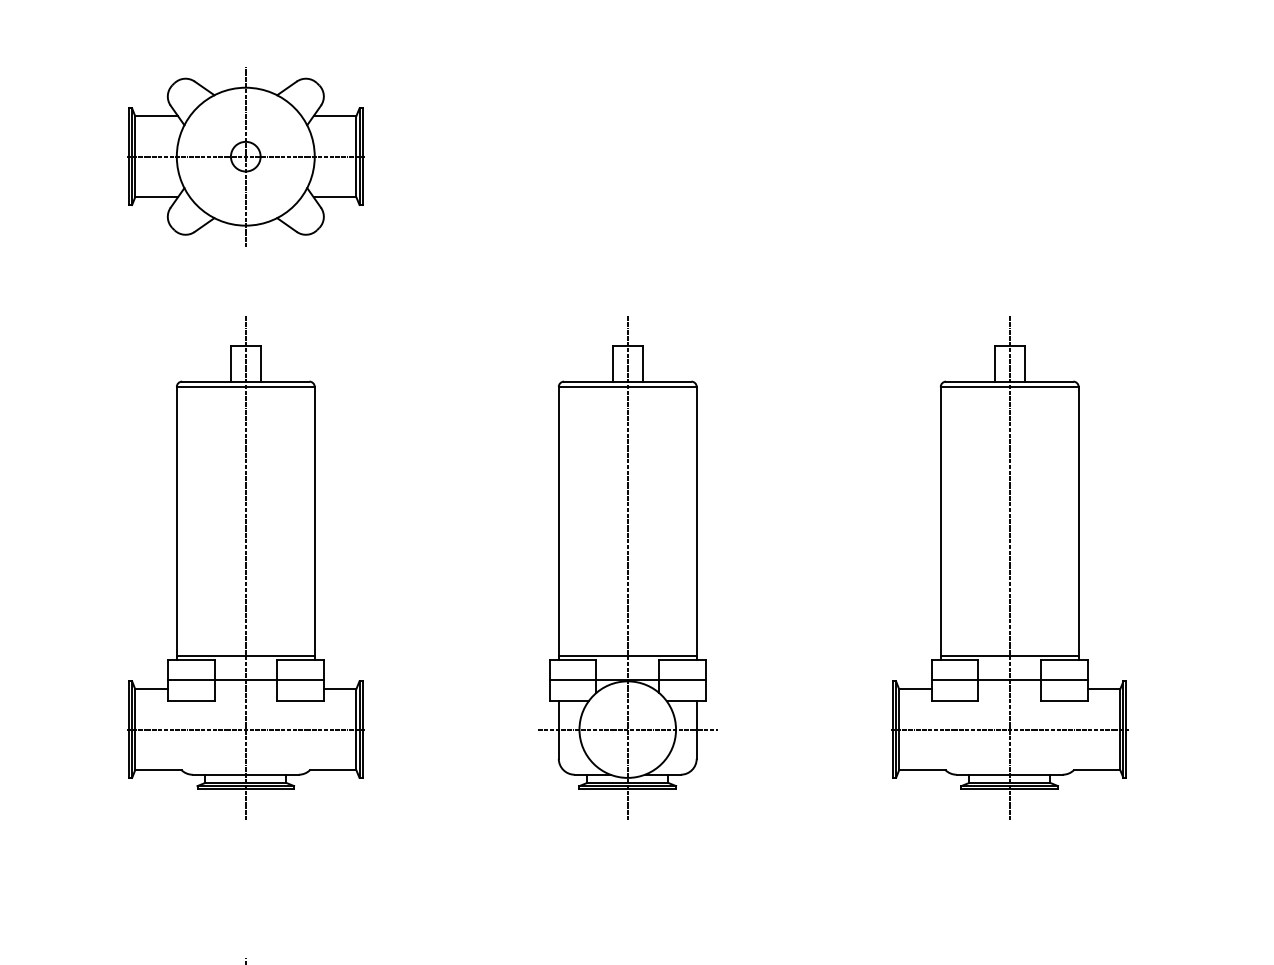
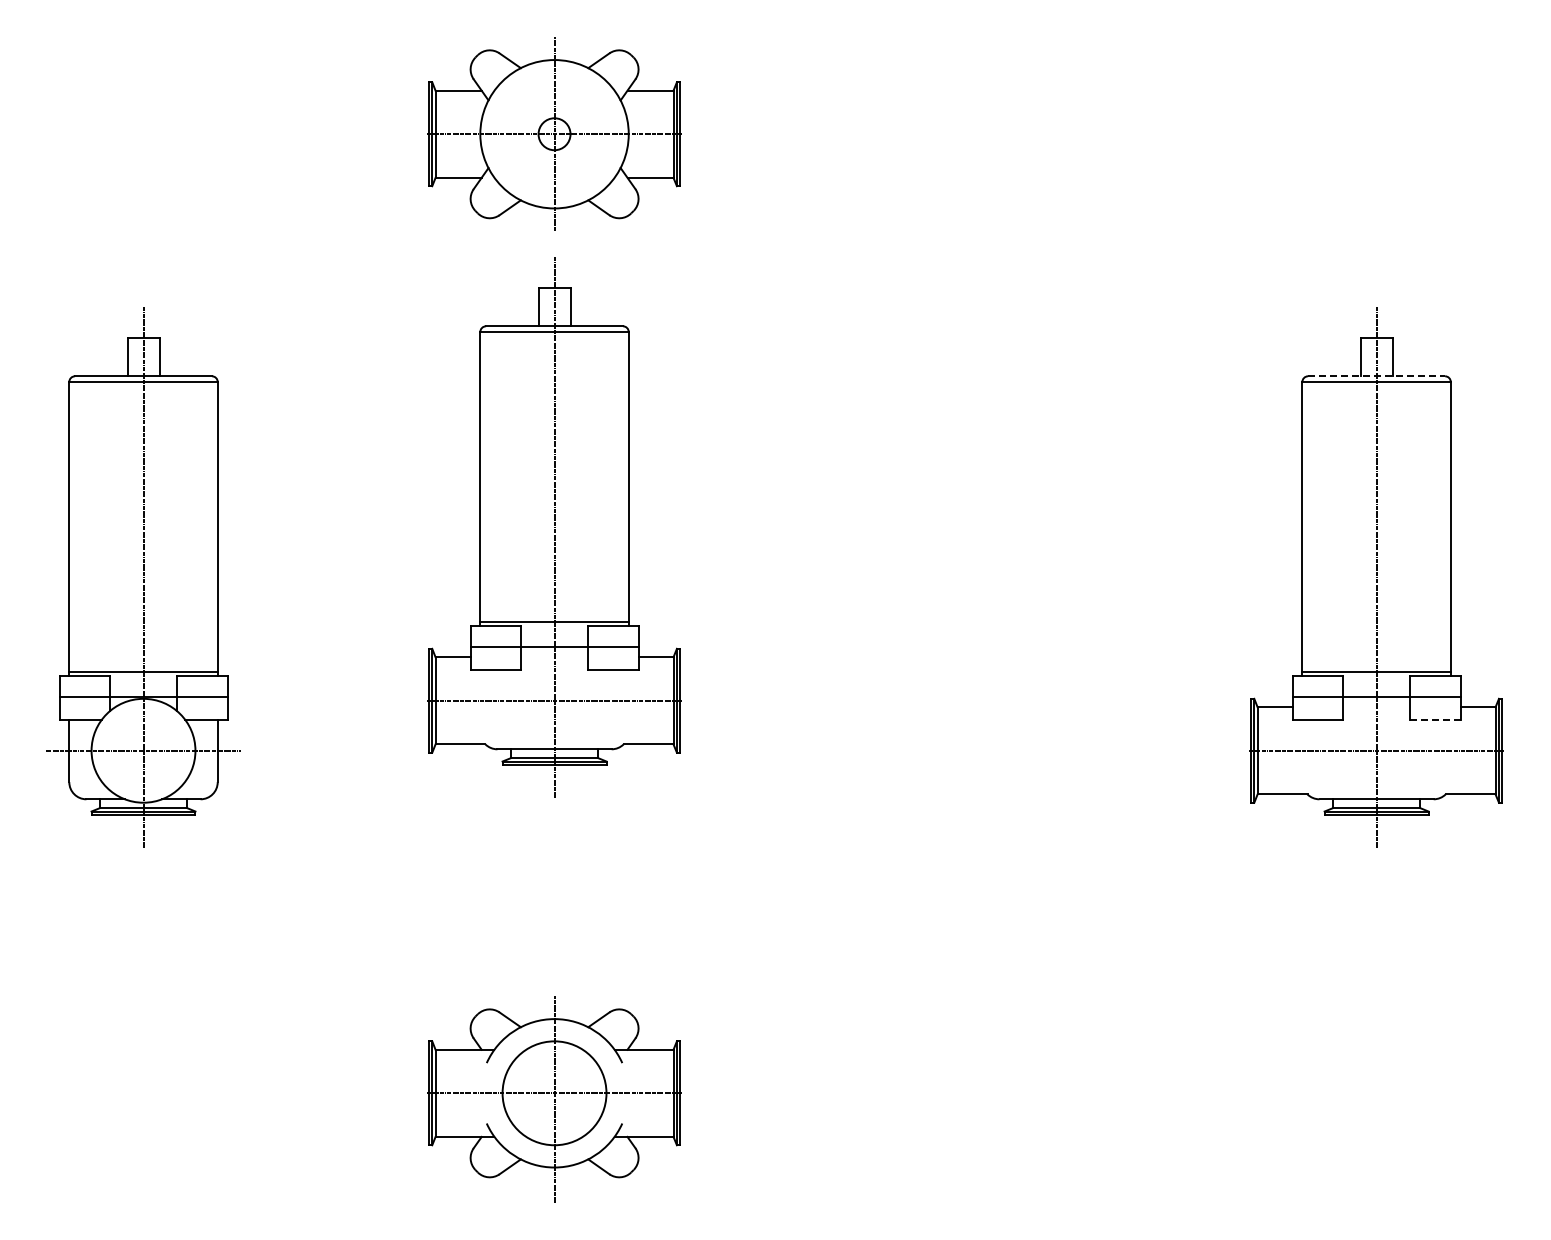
line: (1009, 381) -> (1376, 376), solid -> dashed
part: (245, 568) -> (554, 527), moved
part: (627, 568) -> (965, 577), removed
line: (1064, 700) -> (1435, 719), solid -> dashed

